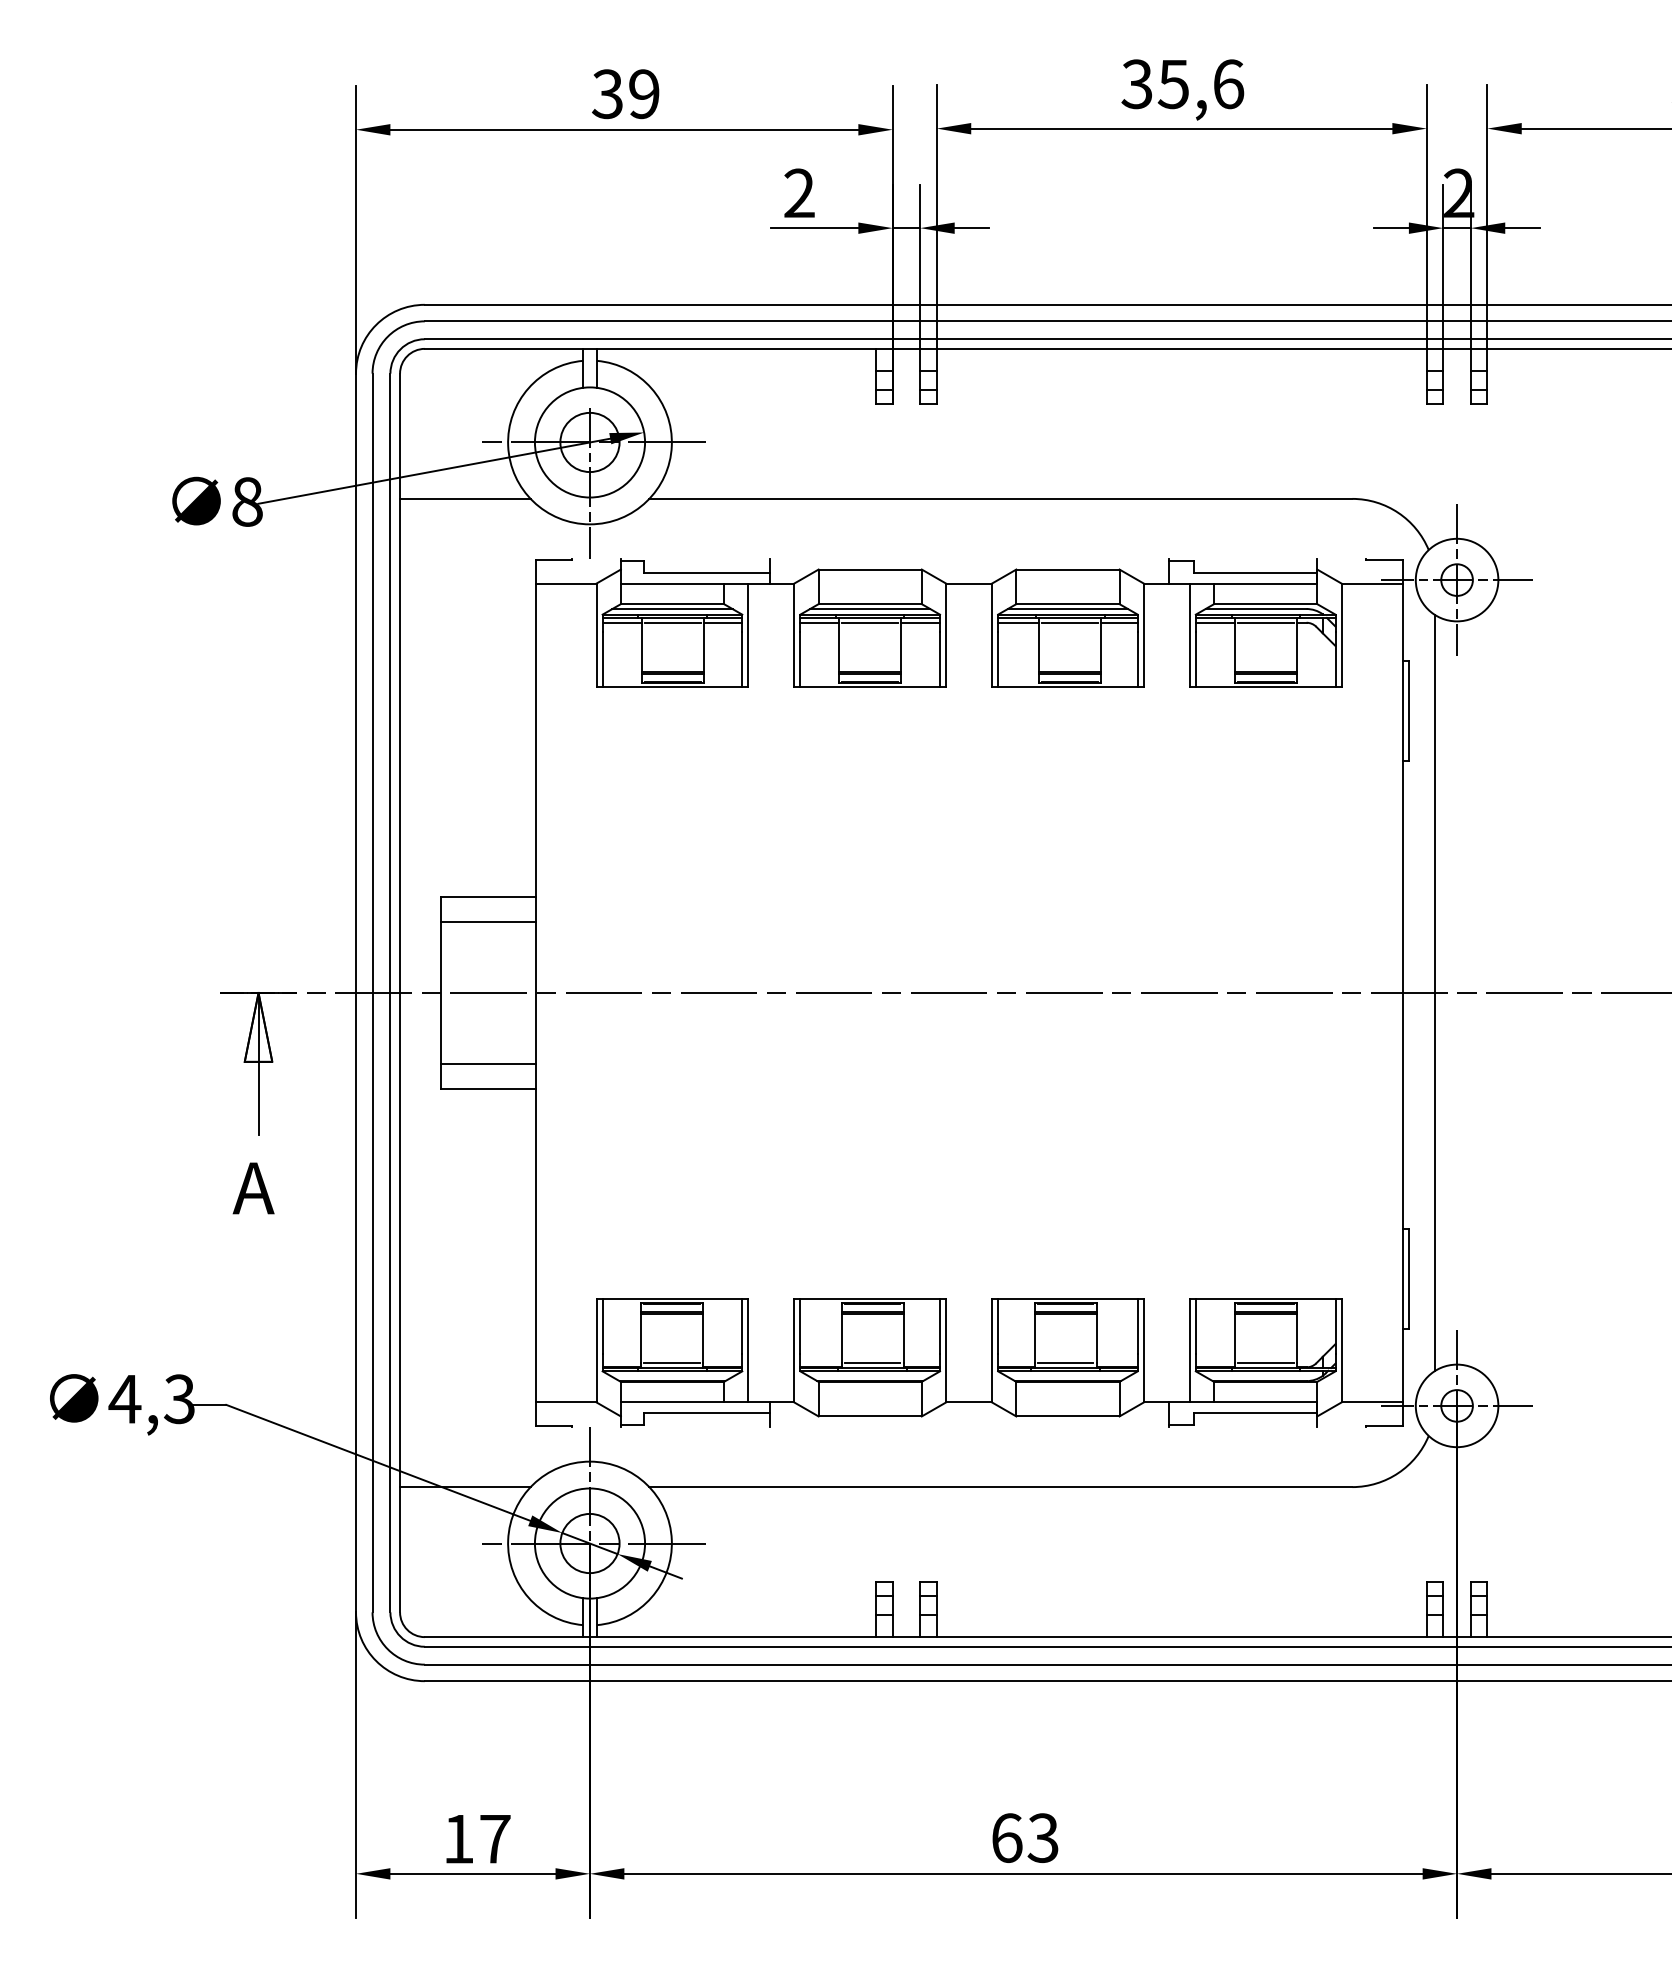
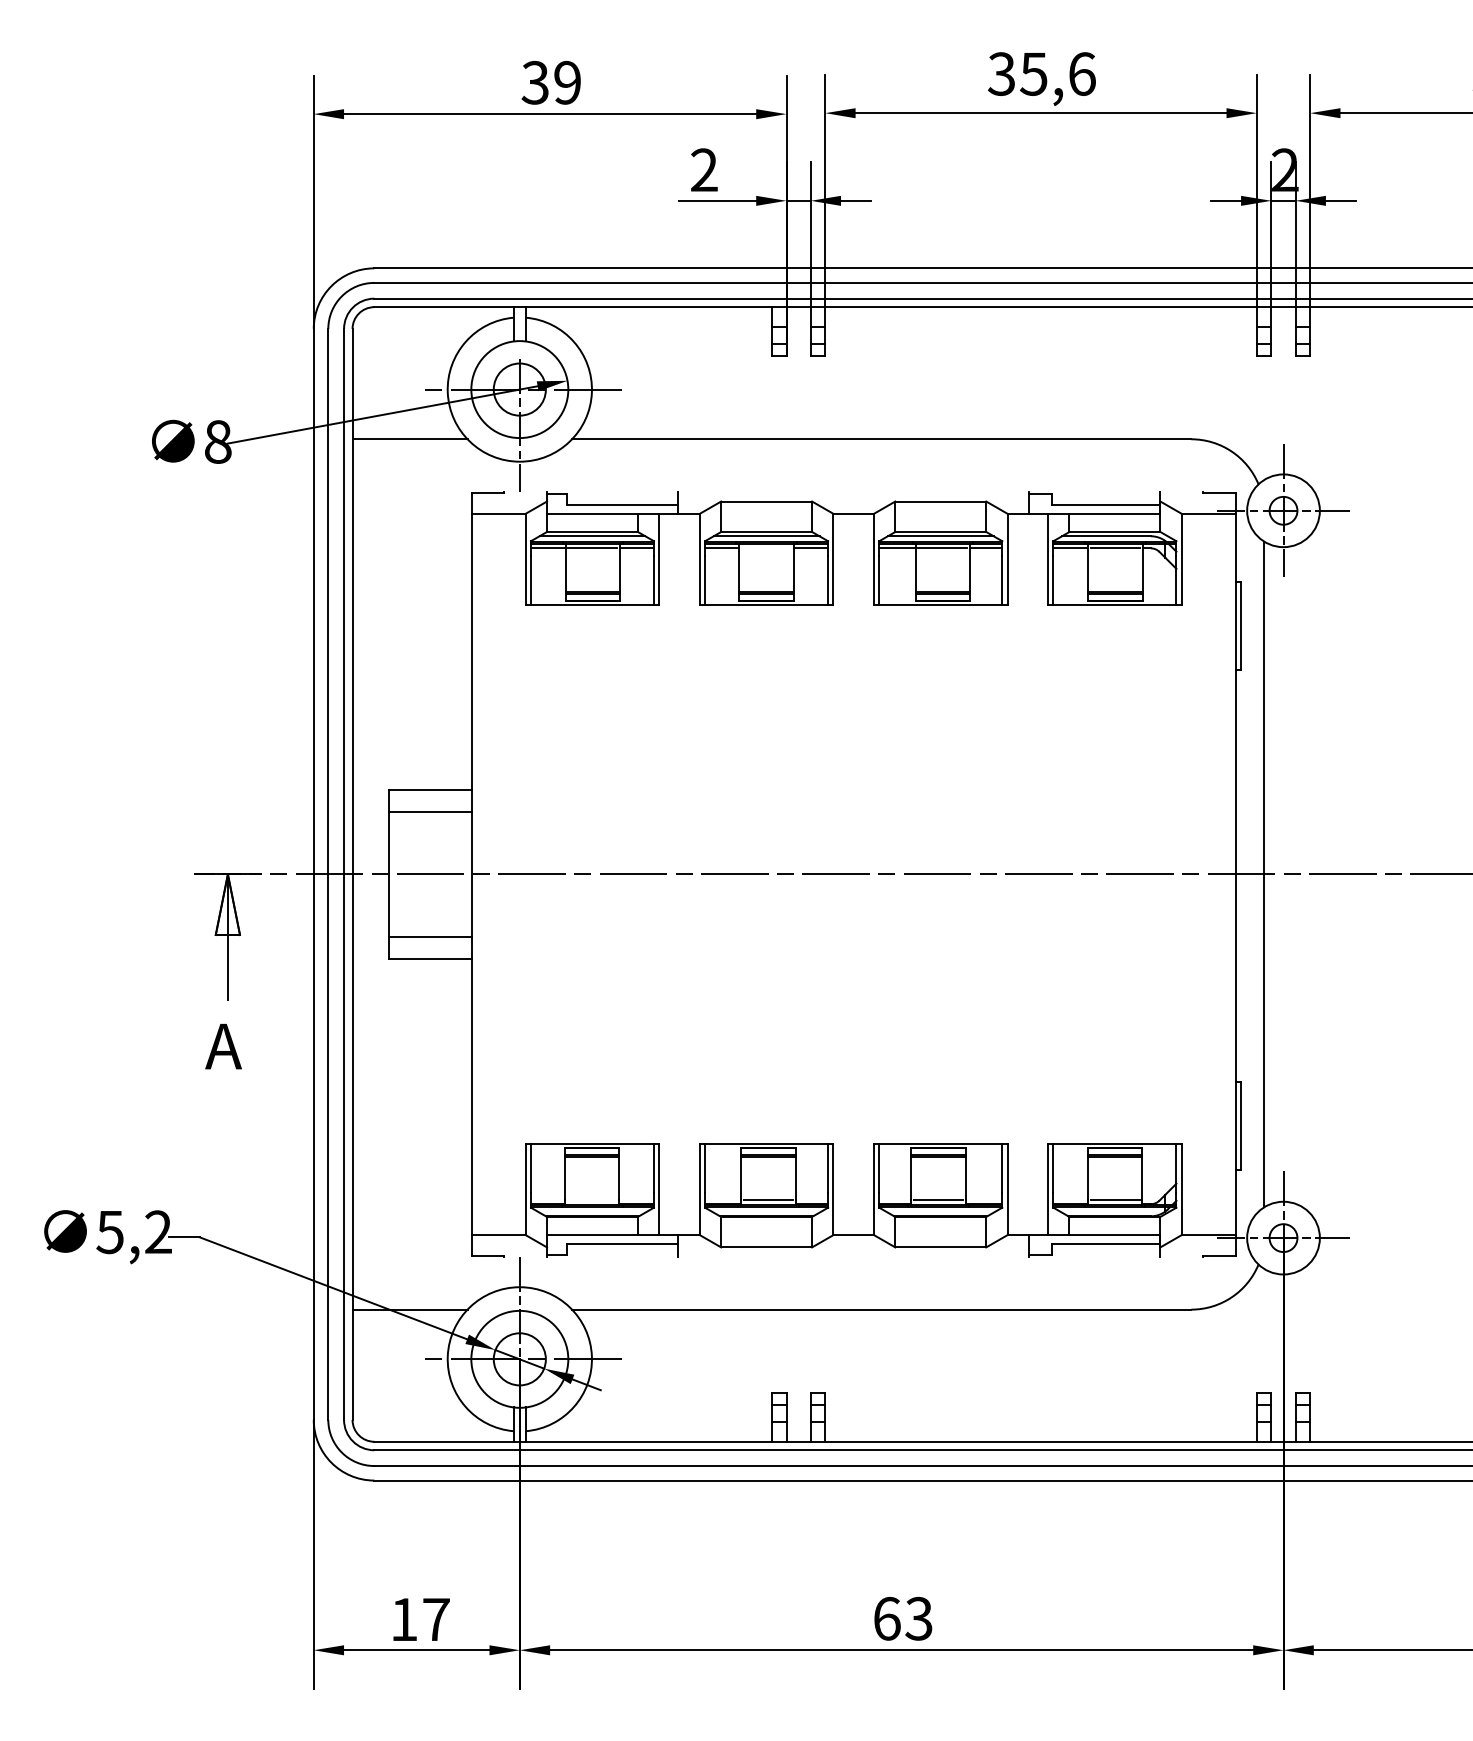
line: (868, 622) -> (765, 548), removed
line: (671, 1363) -> (591, 1200), removed
text: (151, 1399) -> (133, 1232), 4,3 -> 5,2

